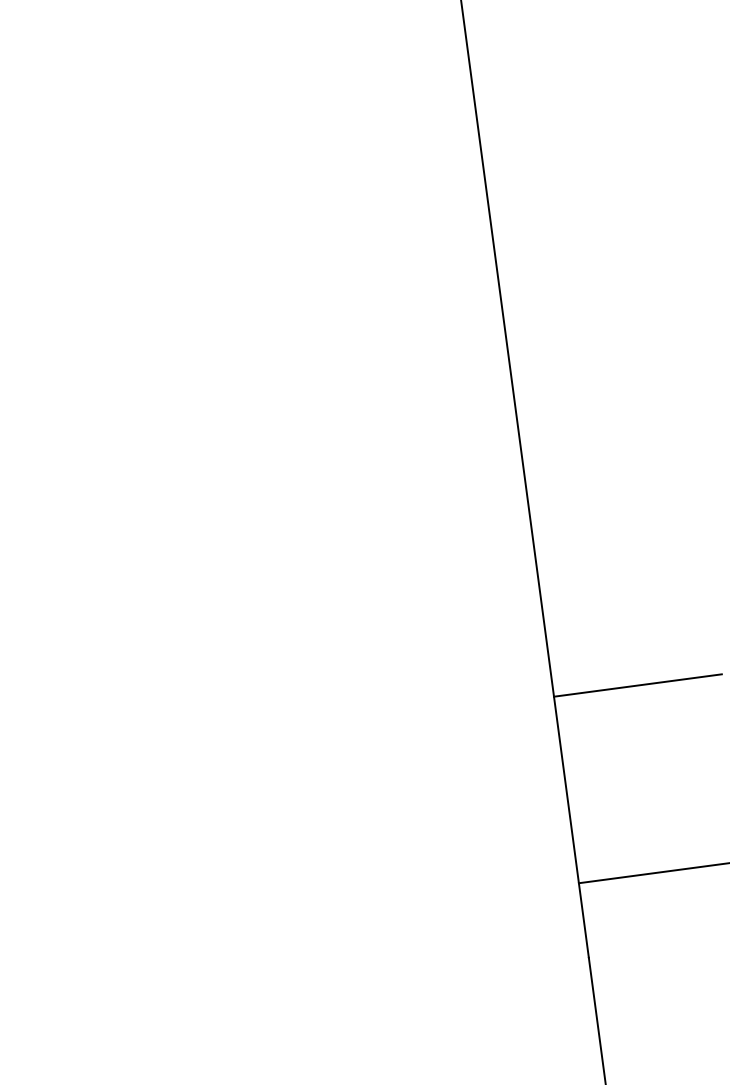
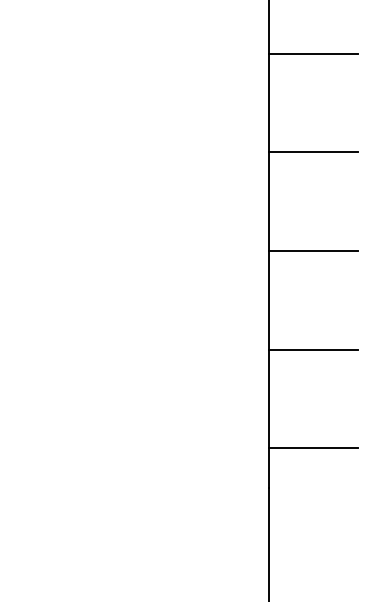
line: (563, 125) -> (313, 53), added
line: (588, 312) -> (313, 152), added
line: (612, 498) -> (313, 250), added

